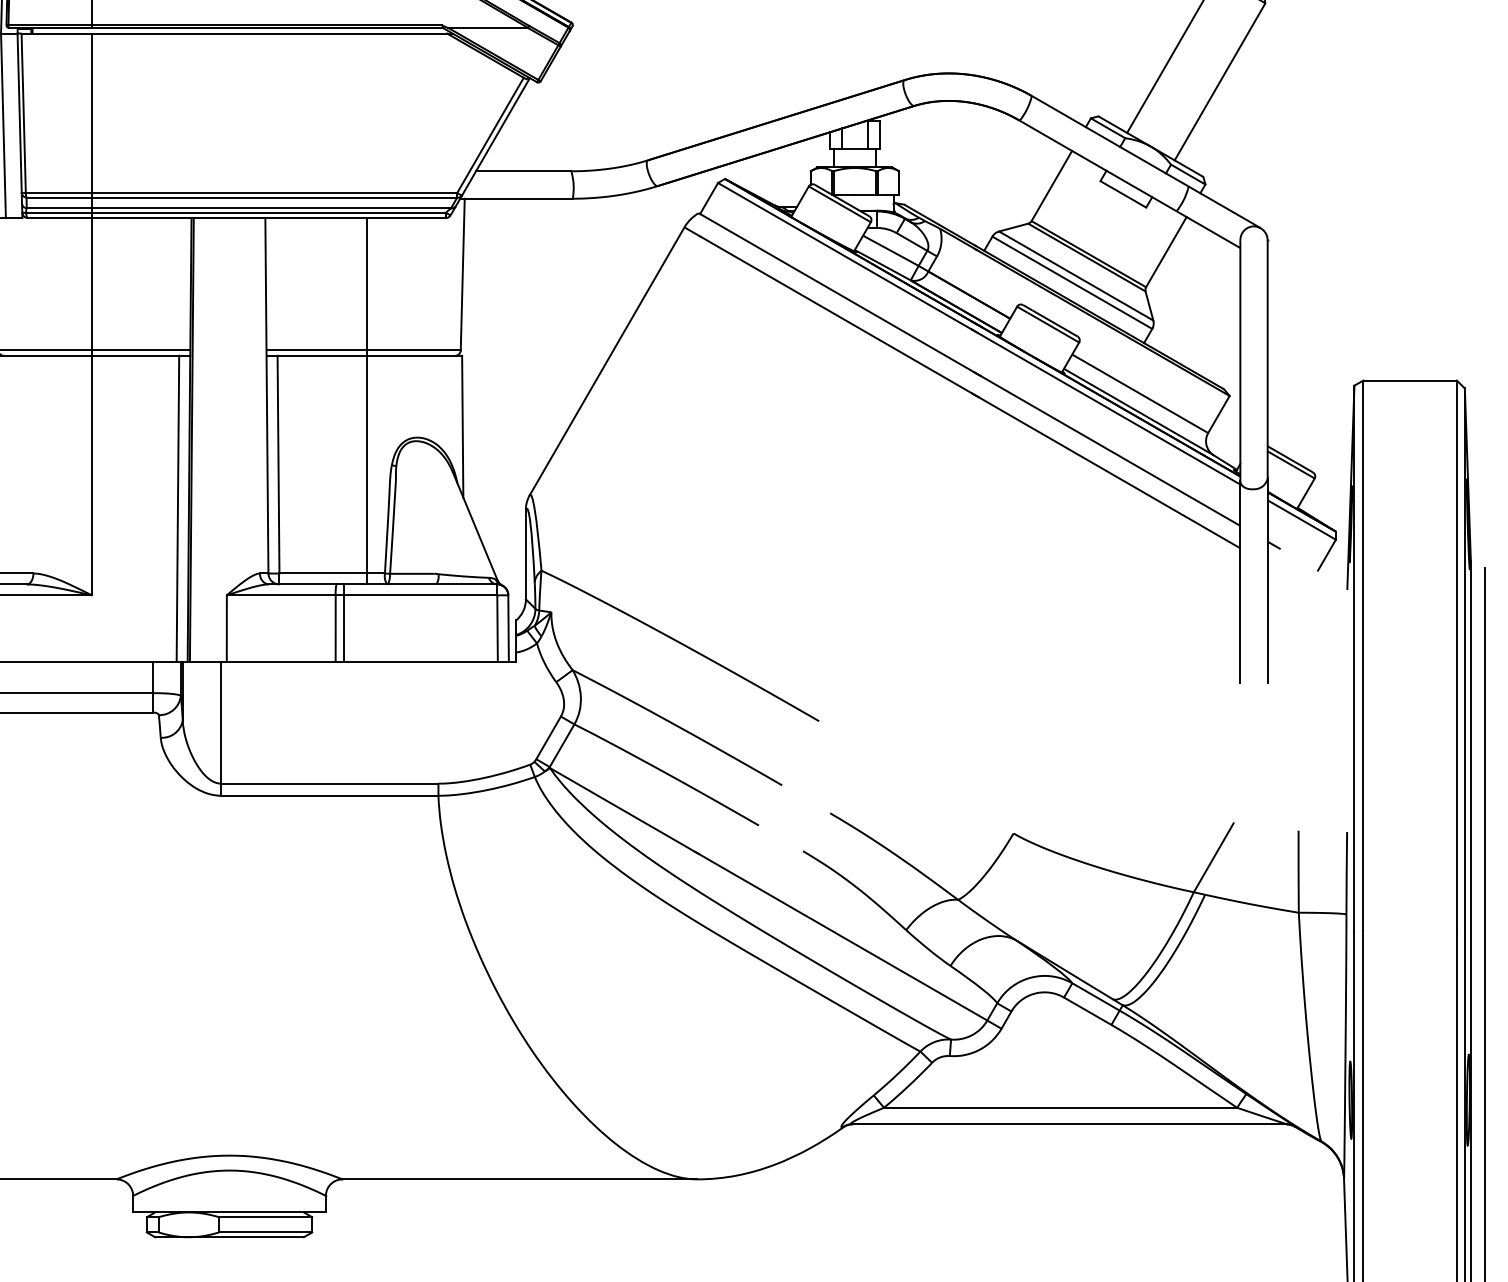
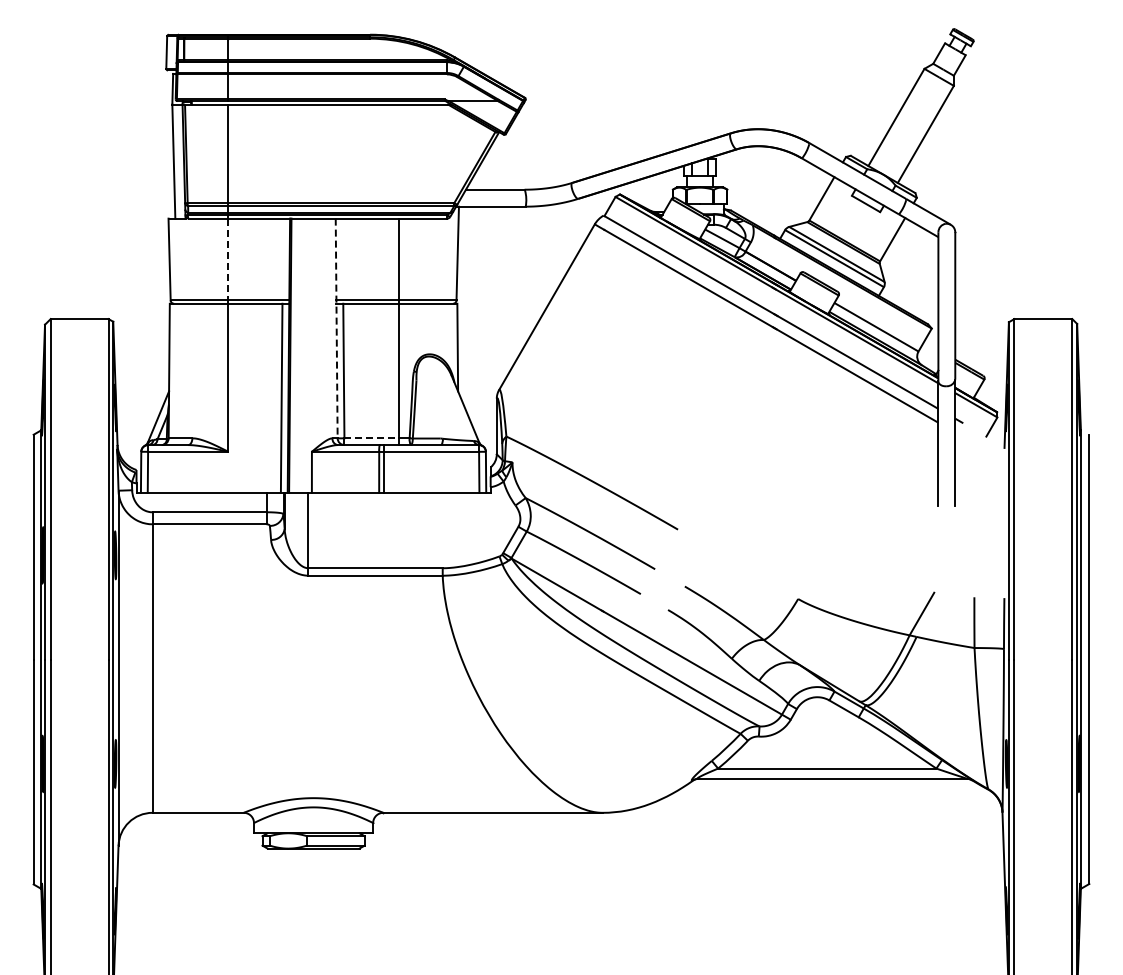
line: (91, 284) -> (228, 259), solid -> dashed
line: (266, 395) -> (336, 328), solid -> dashed
line: (324, 573) -> (372, 438), solid -> dashed

